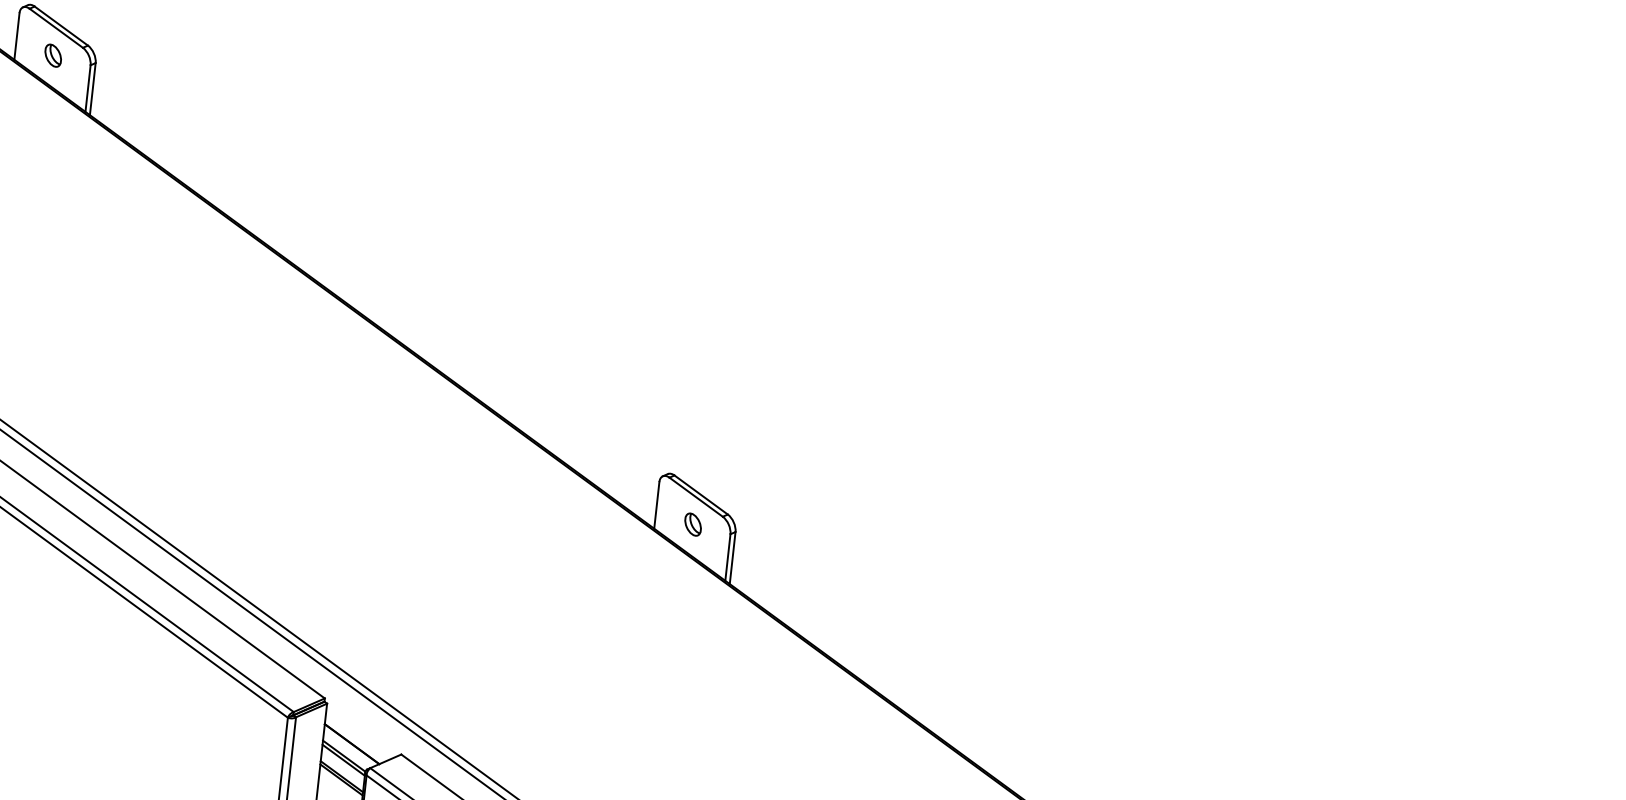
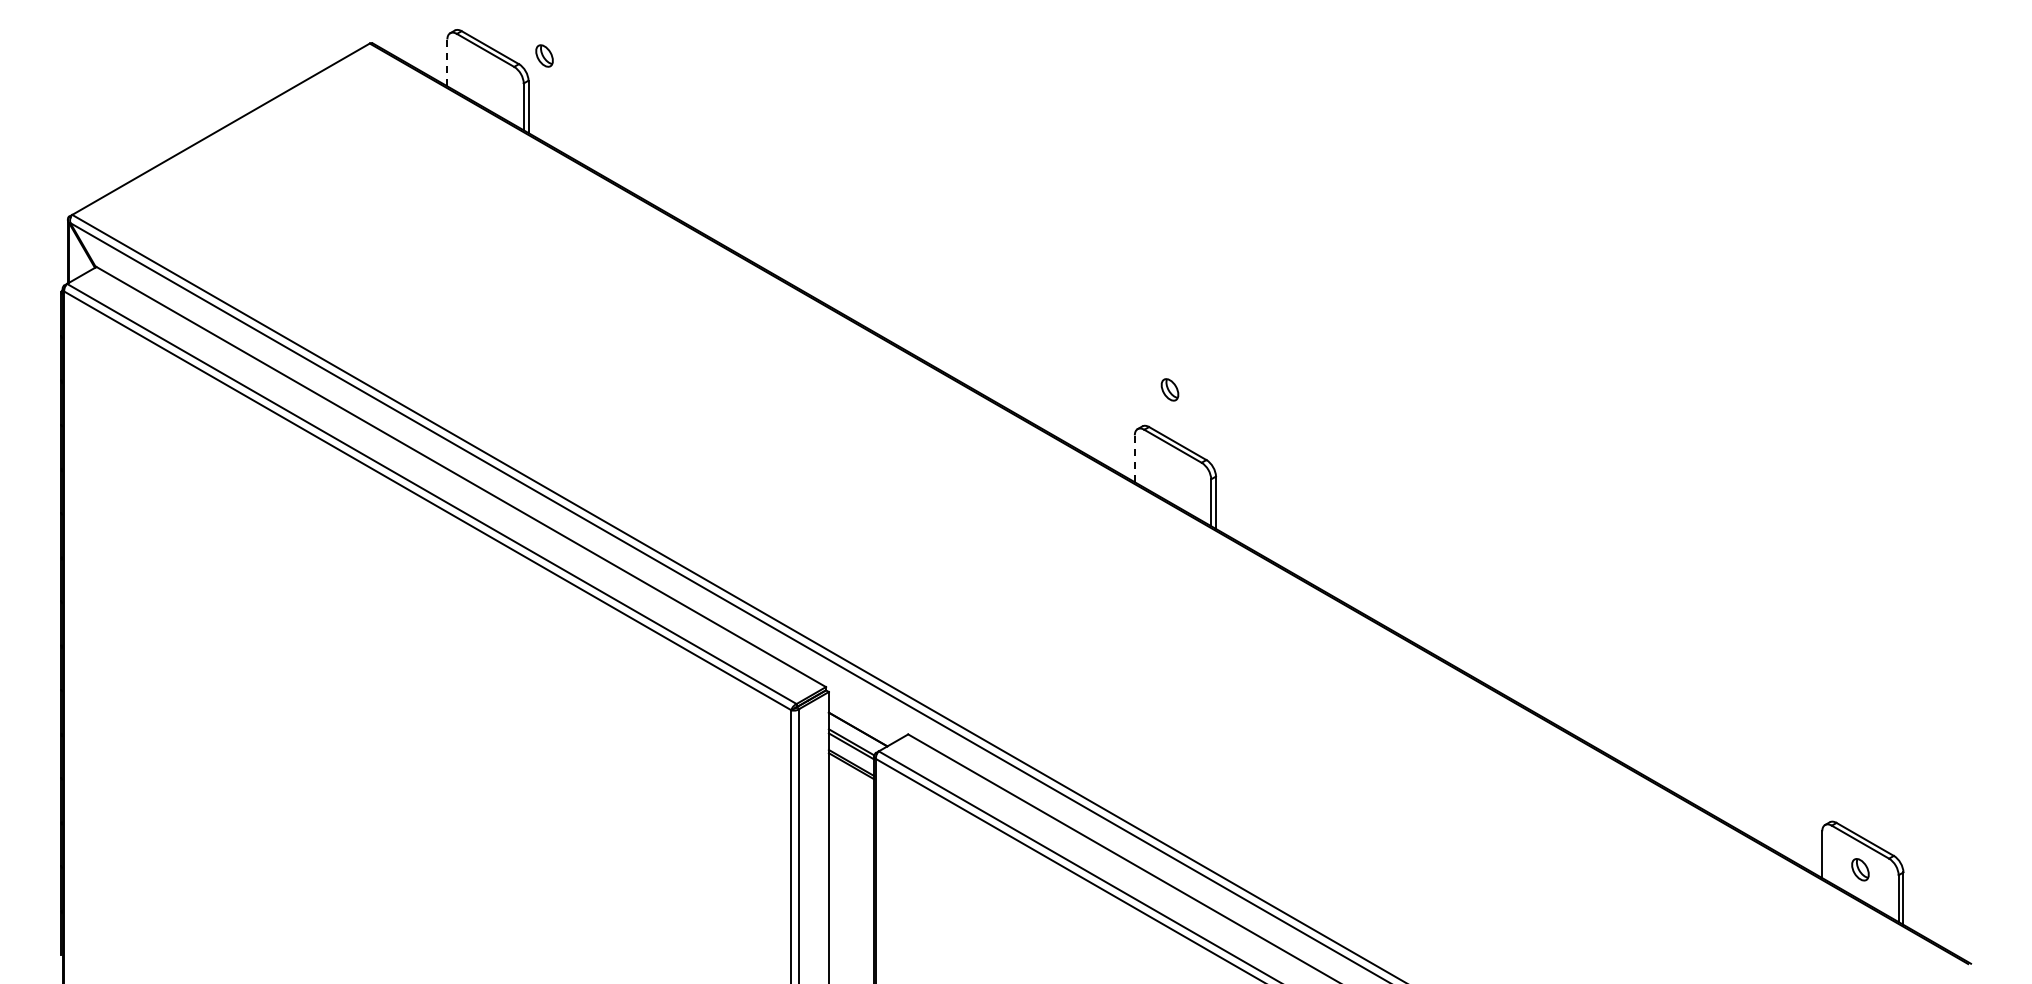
line: (17, 36) -> (447, 62), solid -> dashed
part: (53, 55) -> (544, 55), moved
line: (656, 505) -> (1134, 458), solid -> dashed
part: (692, 524) -> (1169, 389), moved

